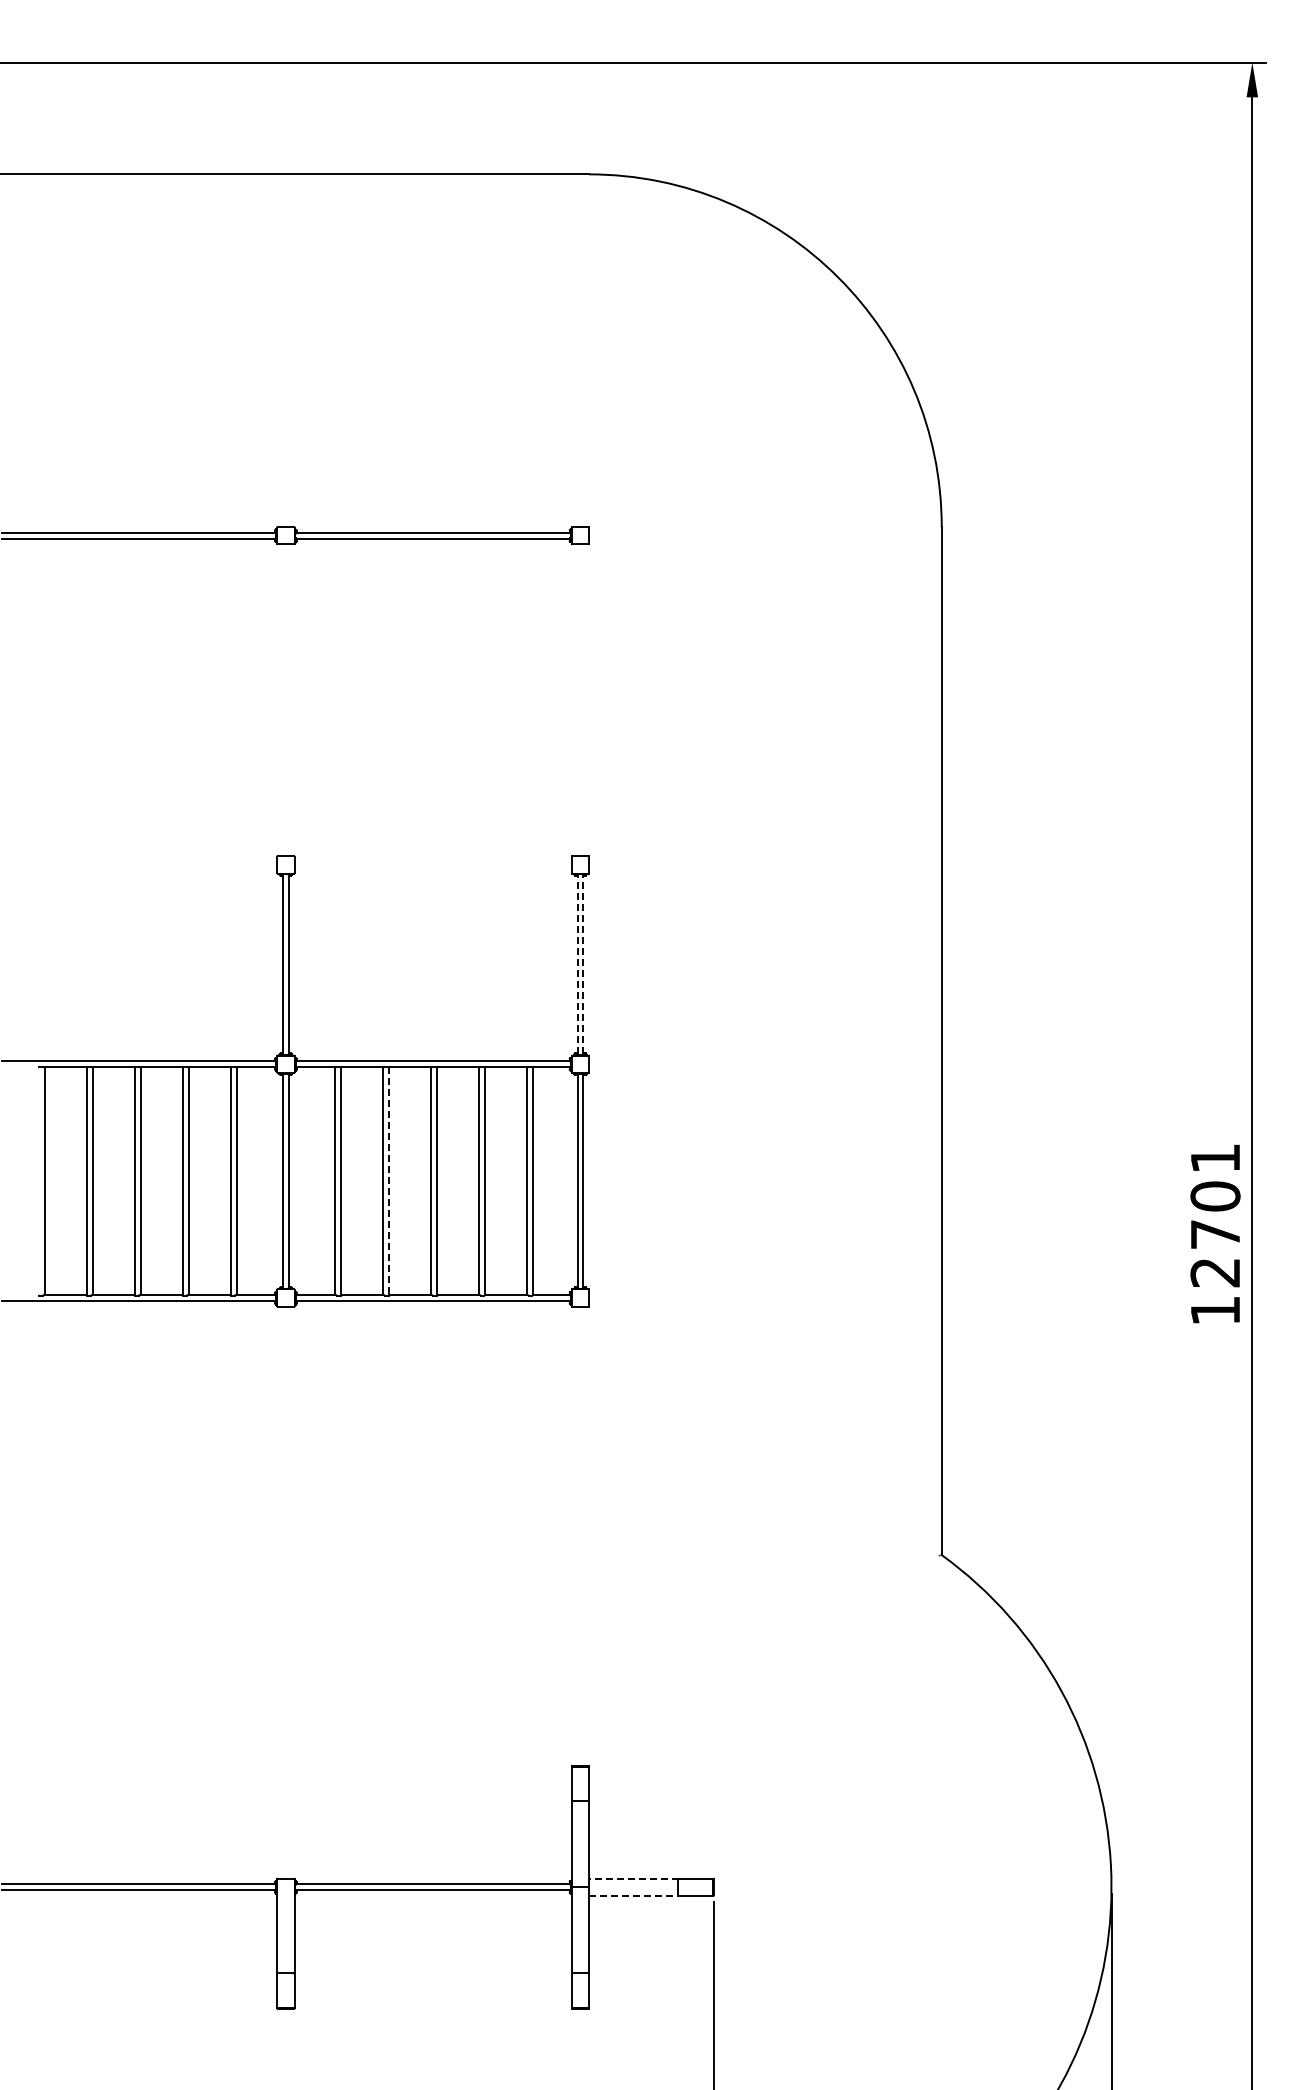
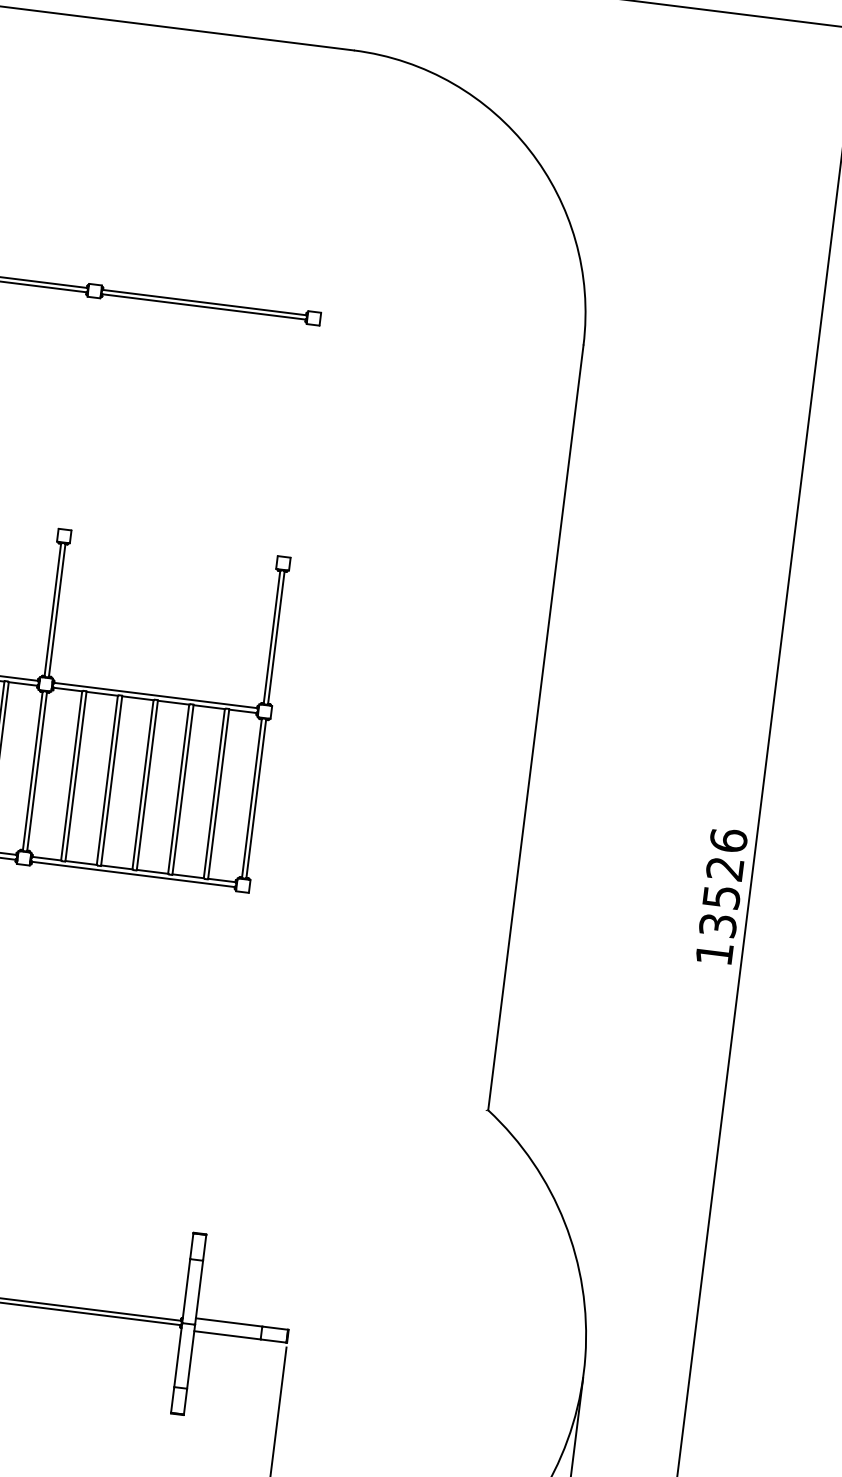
line: (577, 964) -> (271, 637), dashed -> solid
line: (583, 964) -> (276, 637), dashed -> solid
line: (389, 1181) -> (112, 781), dashed -> solid
text: (1215, 1215) -> (723, 883), 12701 -> 13526
line: (633, 1878) -> (228, 1322), dashed -> solid
line: (633, 1895) -> (227, 1334), dashed -> solid

